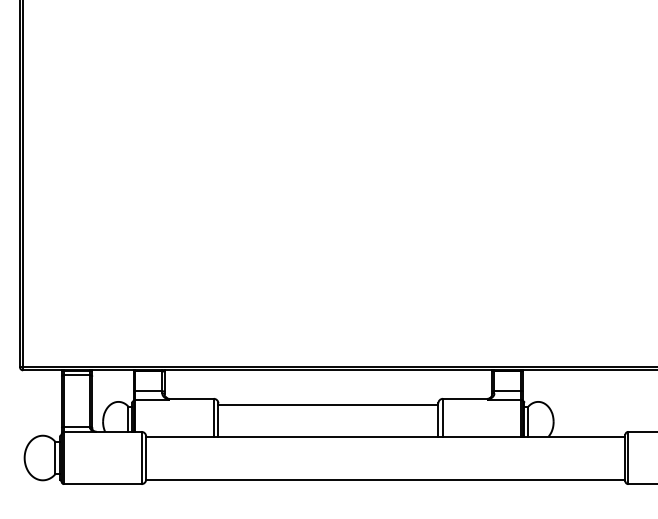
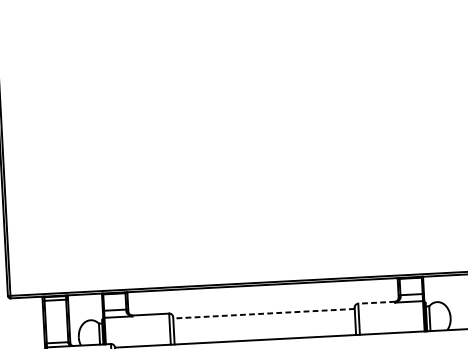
line: (464, 398) -> (376, 302), solid -> dashed
line: (328, 404) -> (264, 313), solid -> dashed

